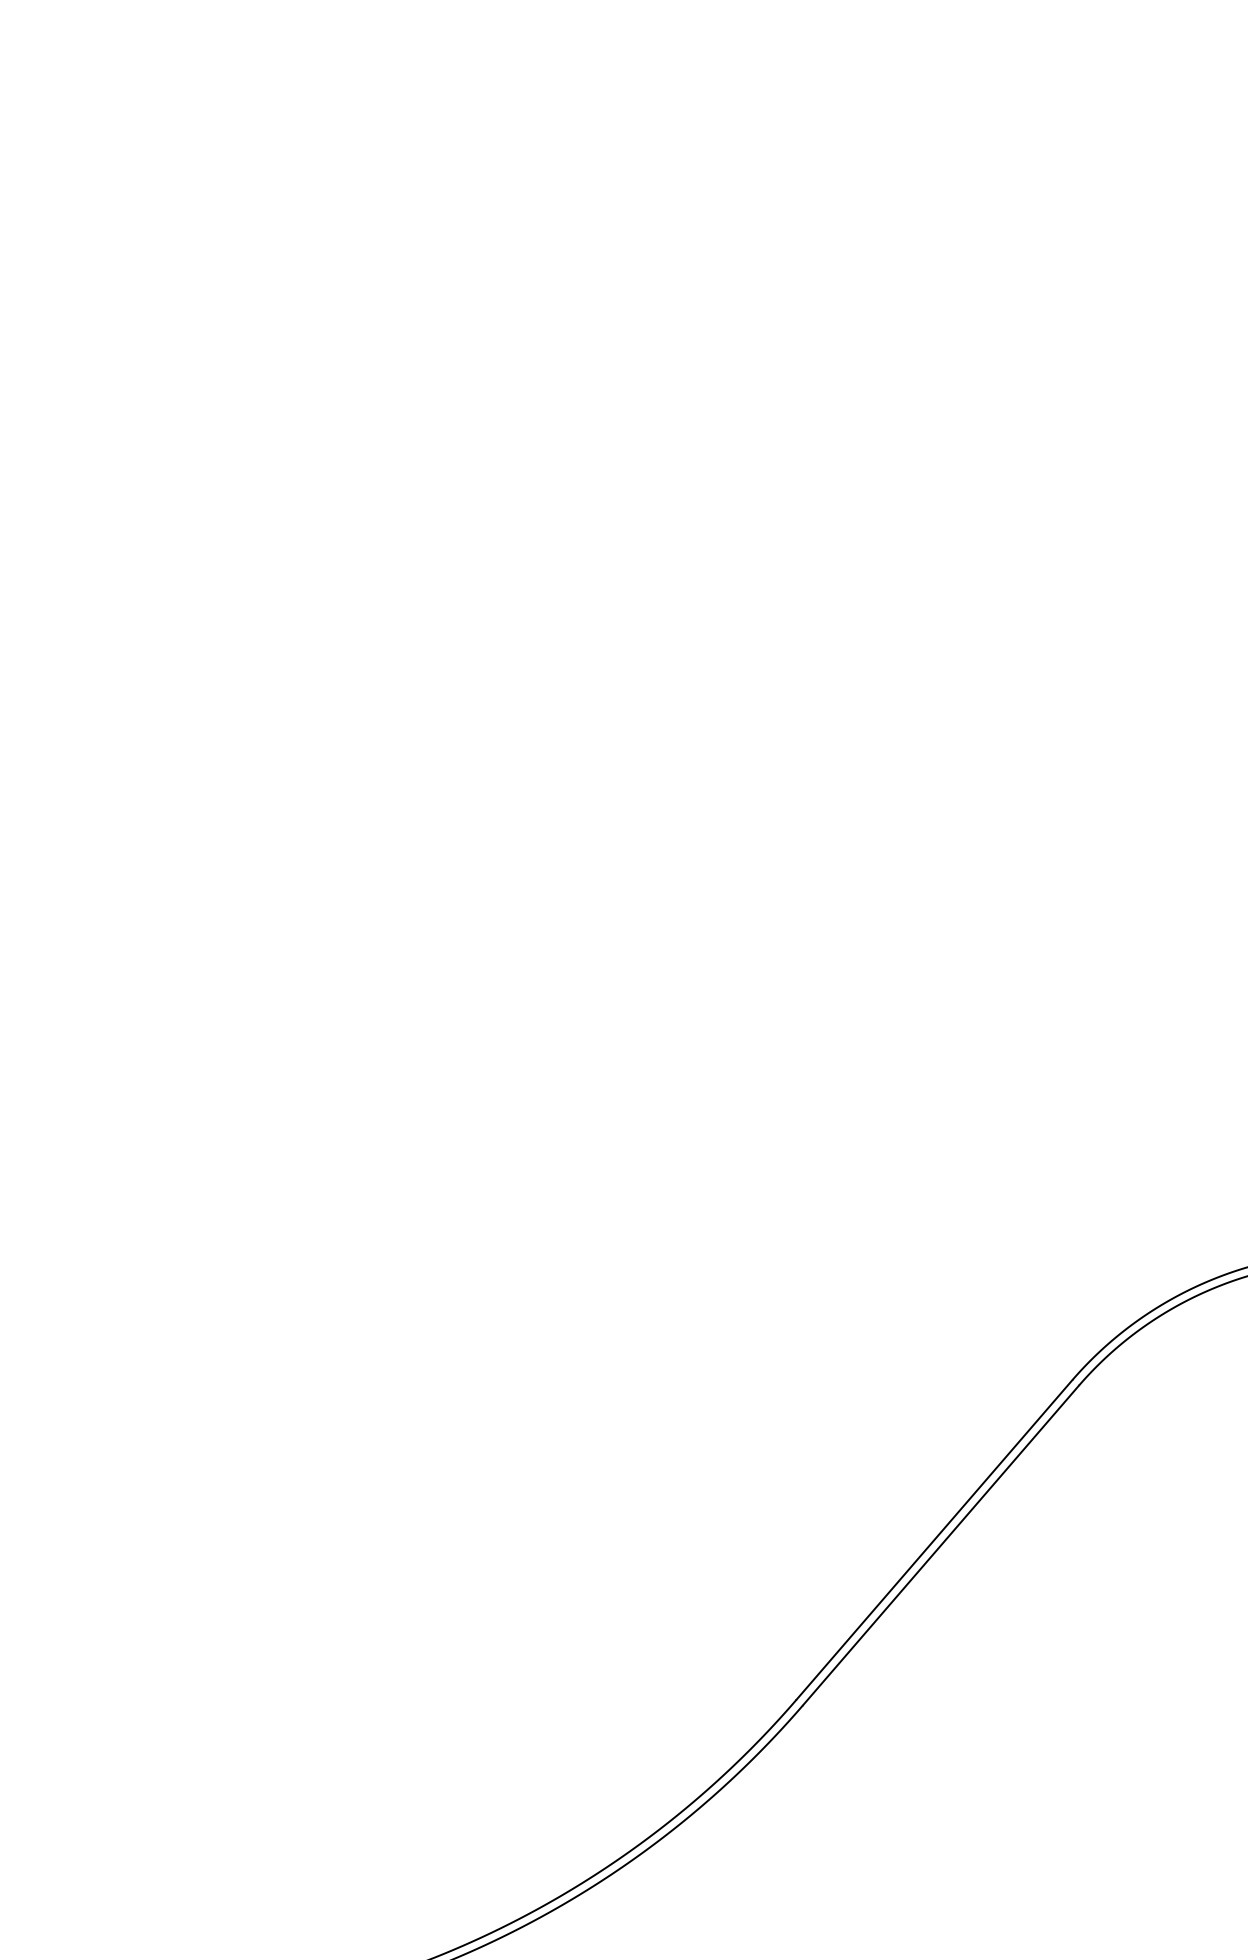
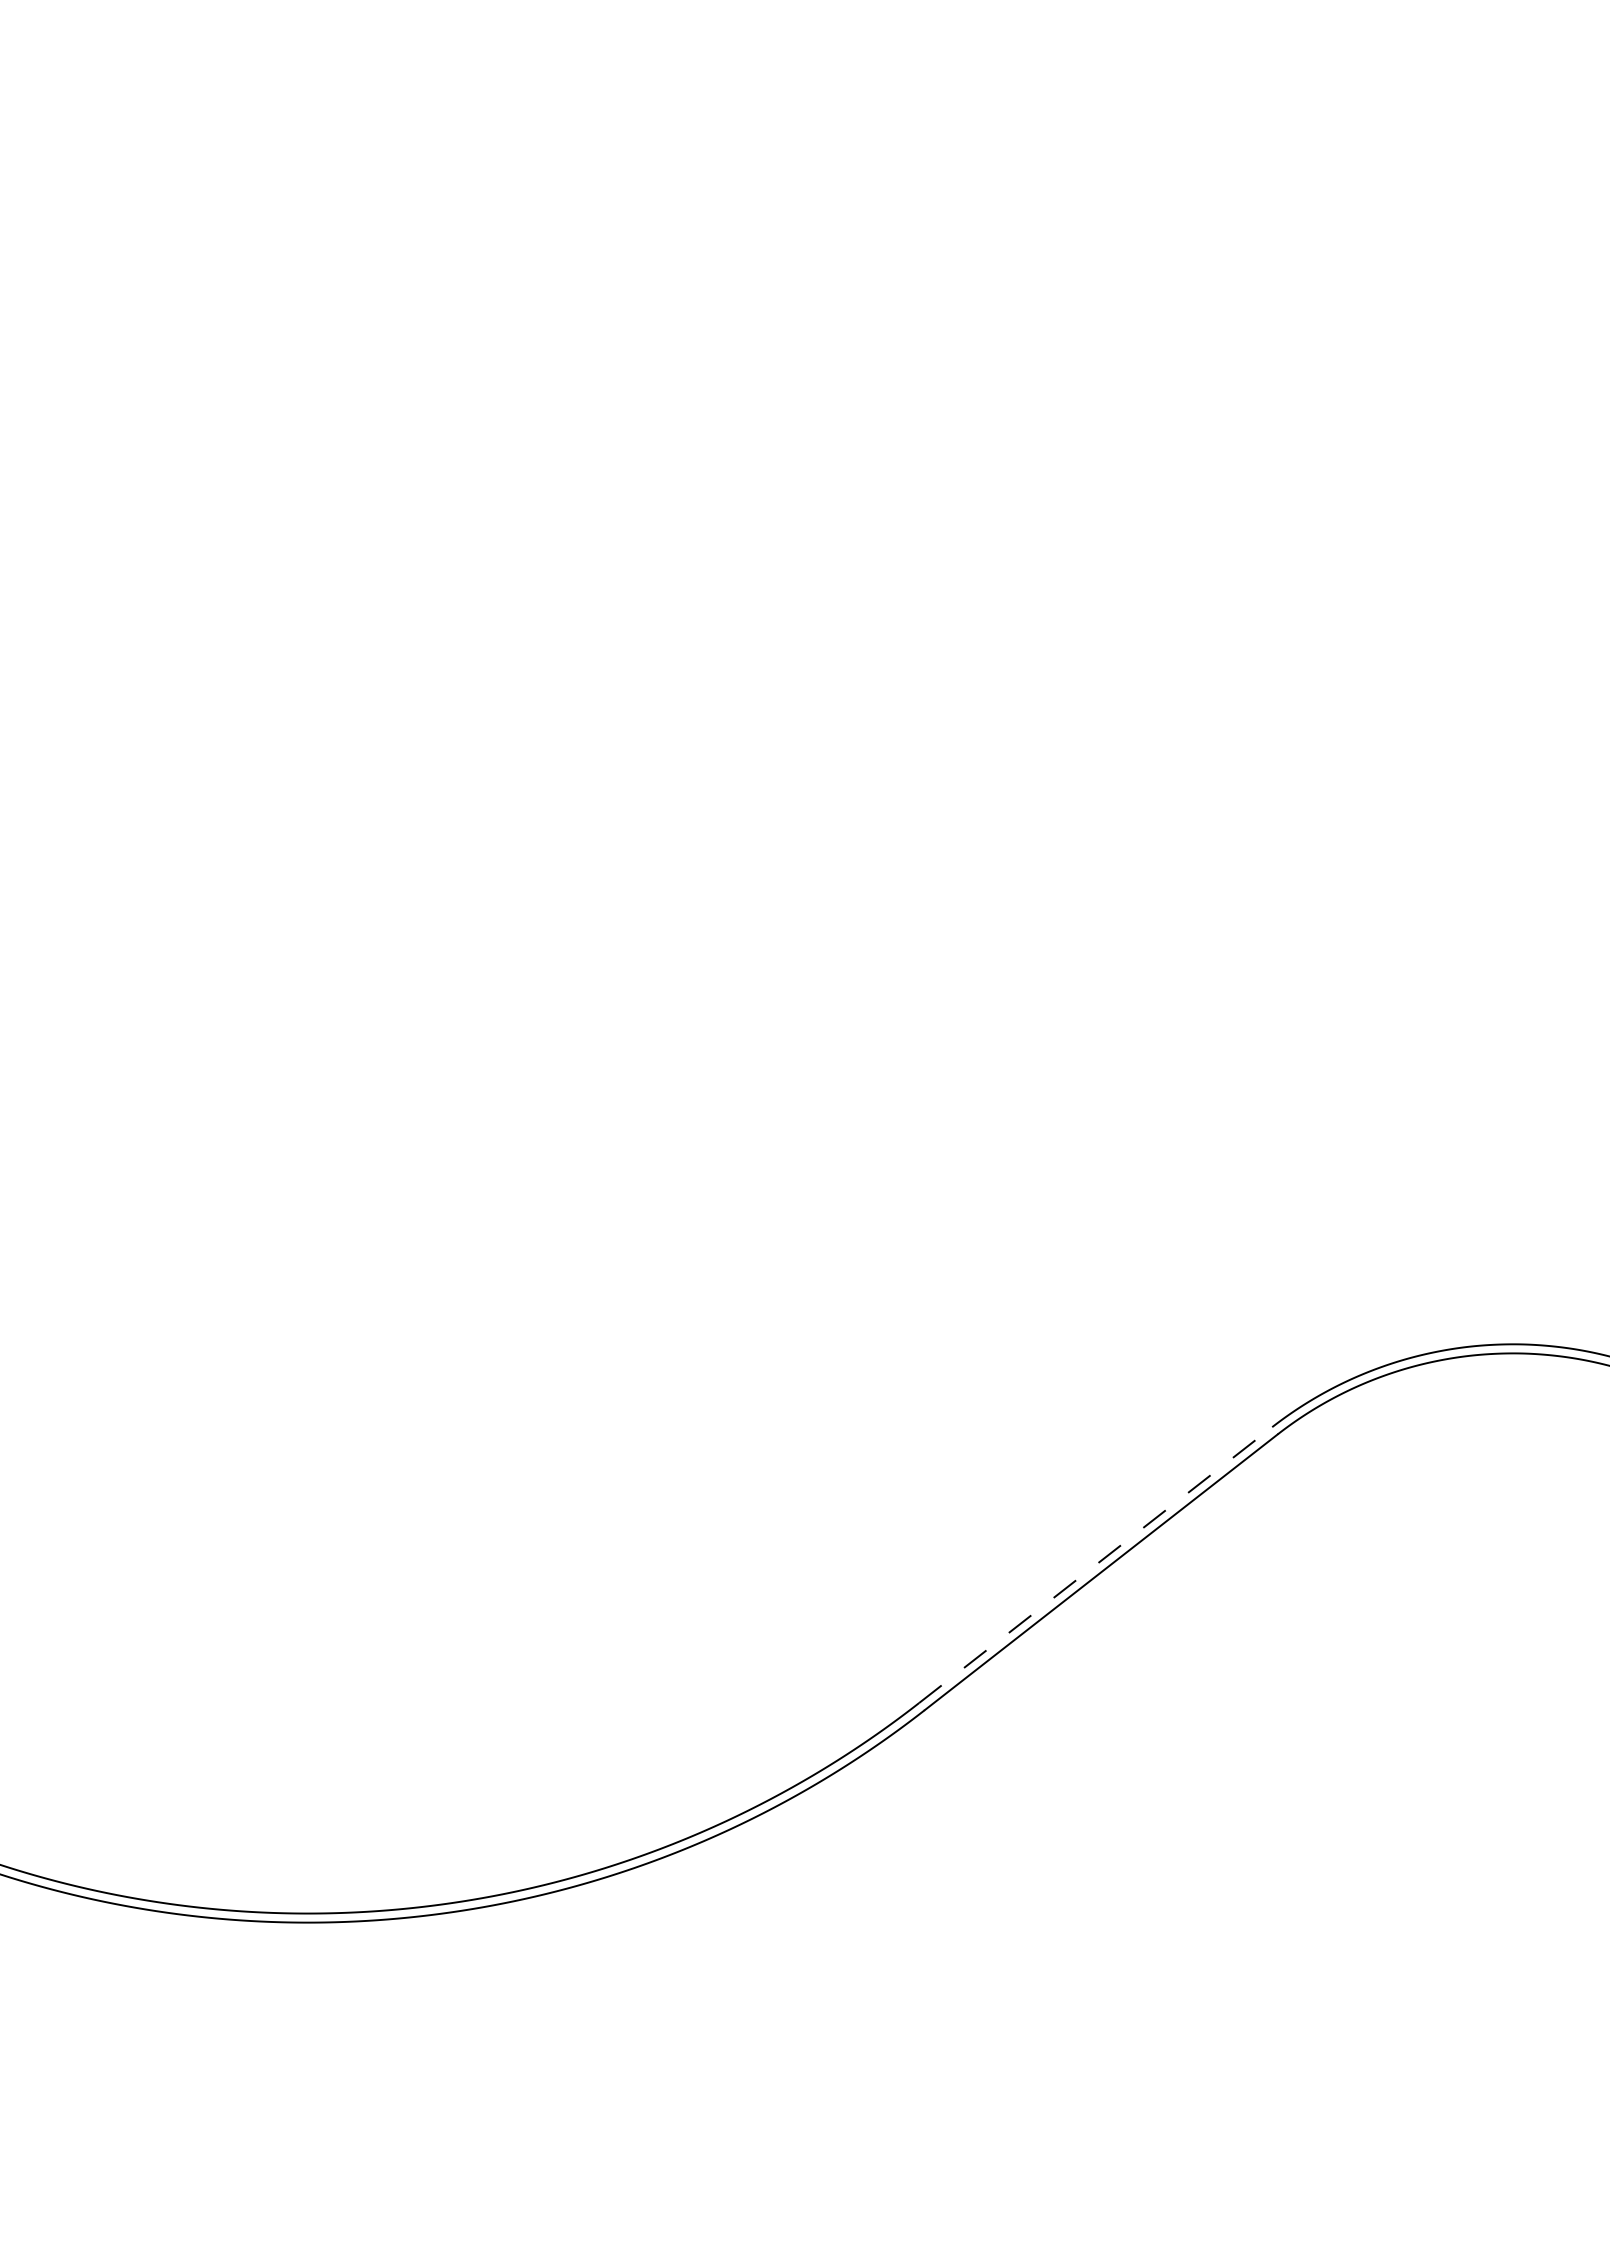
line: (934, 1540) -> (1095, 1565), solid -> dashed

